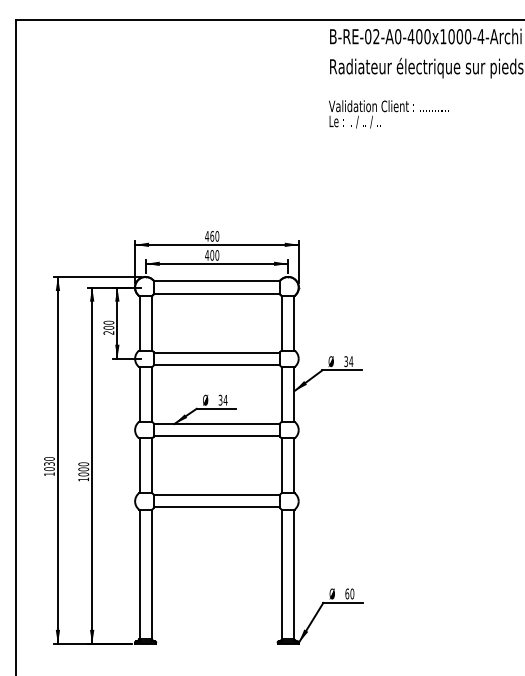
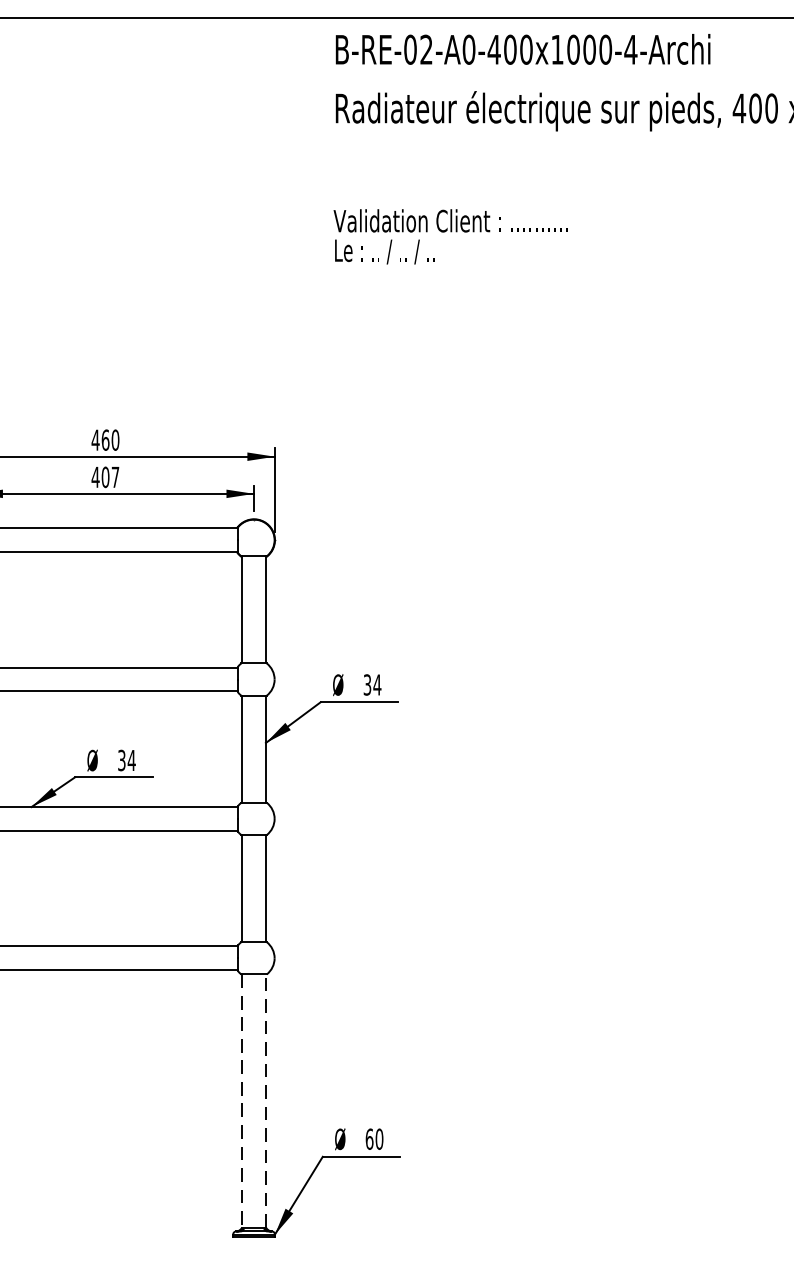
text: (388, 114) -> (450, 237), moved
text: (217, 255) -> (115, 477), 400 -> 407
line: (282, 574) -> (242, 1101), solid -> dashed
line: (294, 574) -> (266, 1101), solid -> dashed

